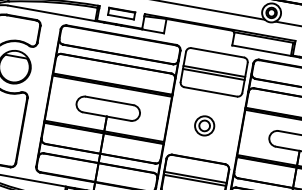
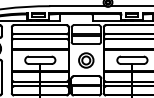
part: (205, 124) -> (86, 59), size x1.6

